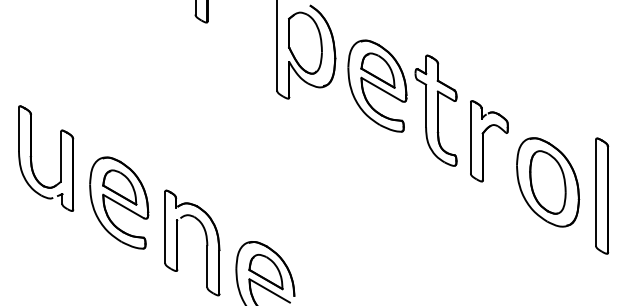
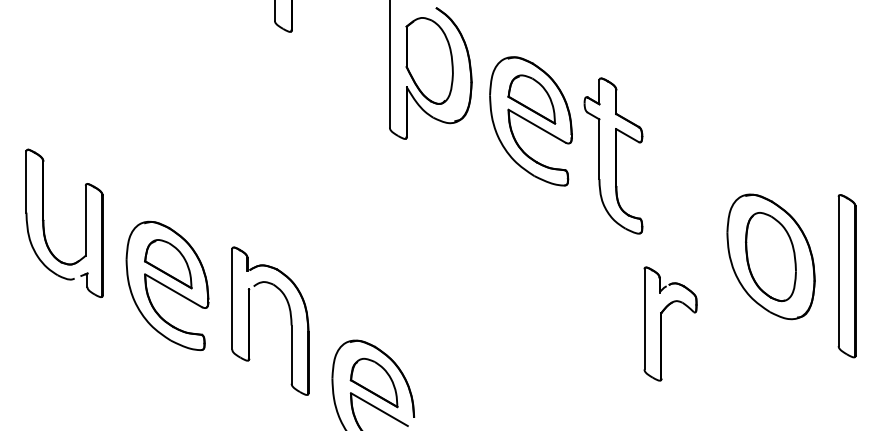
part: (482, 140) -> (661, 323), moved
part: (205, 238) -> (289, 314), moved

